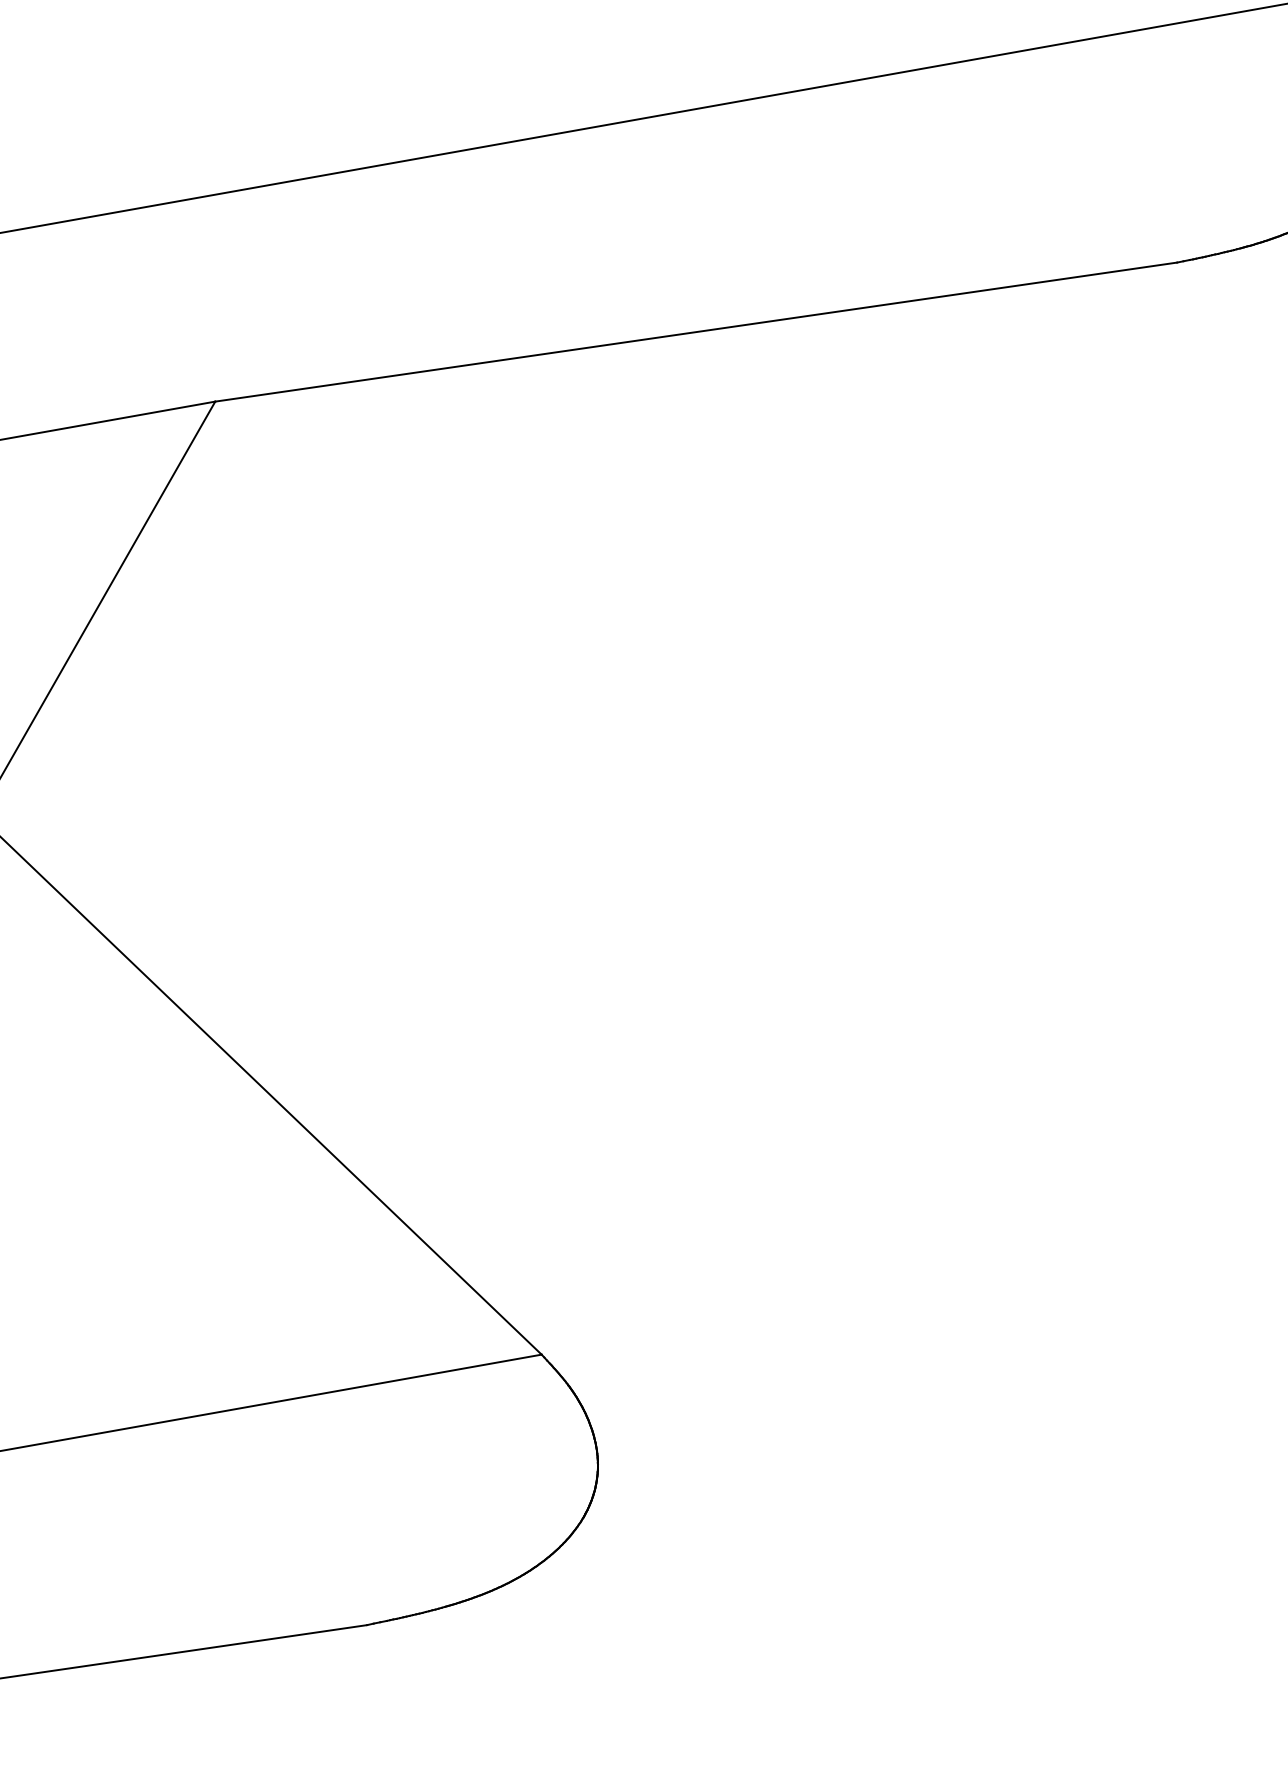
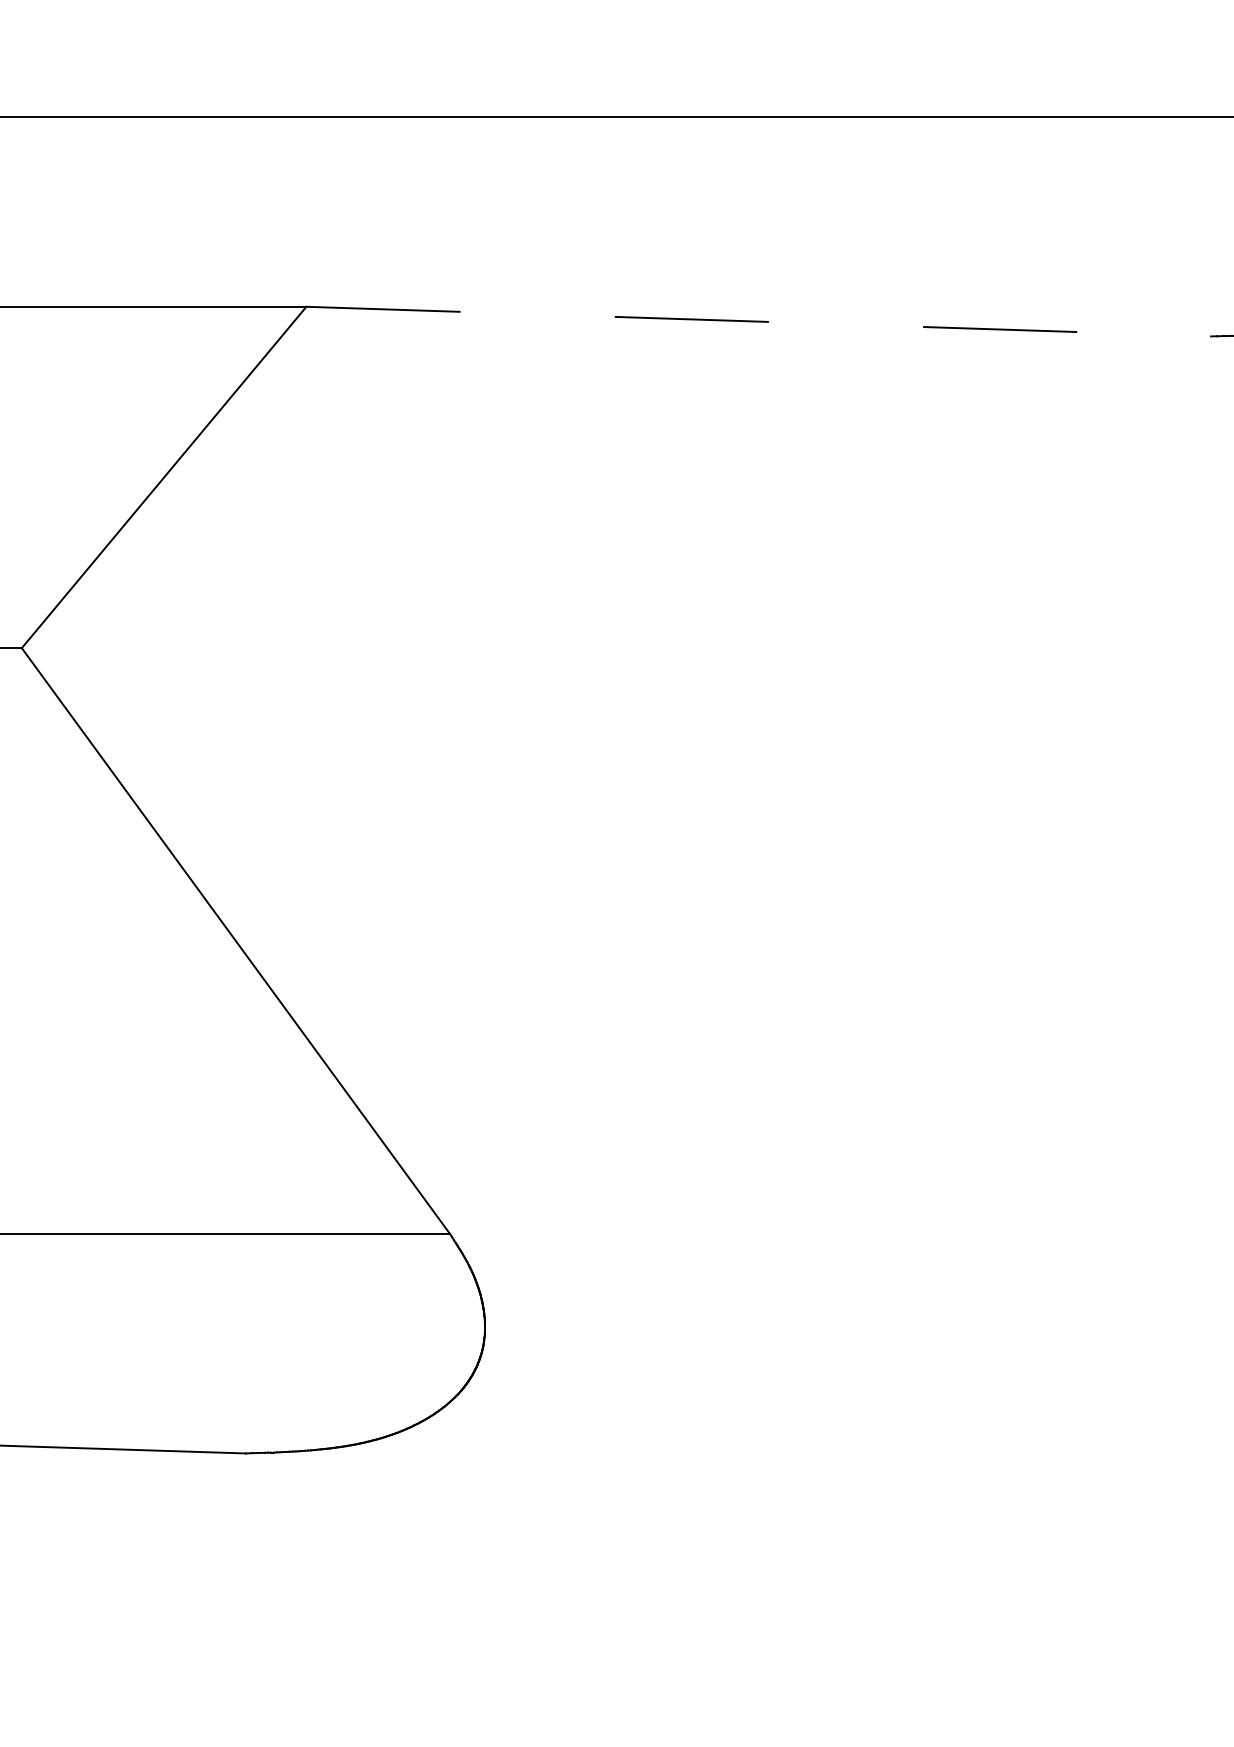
line: (695, 332) -> (758, 321), solid -> dashed

